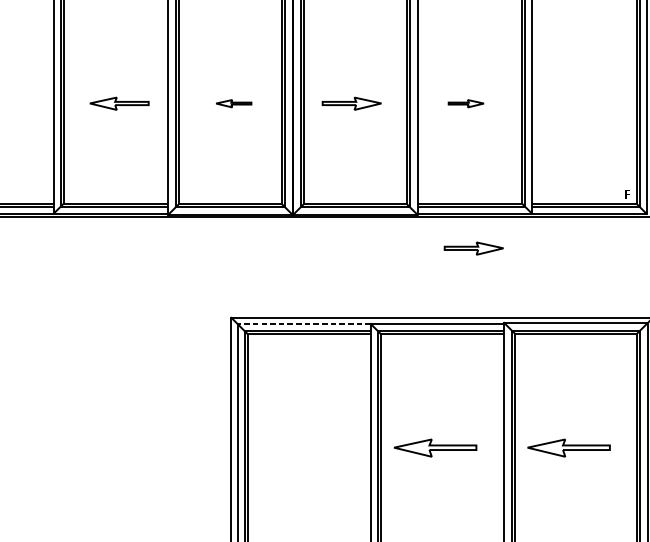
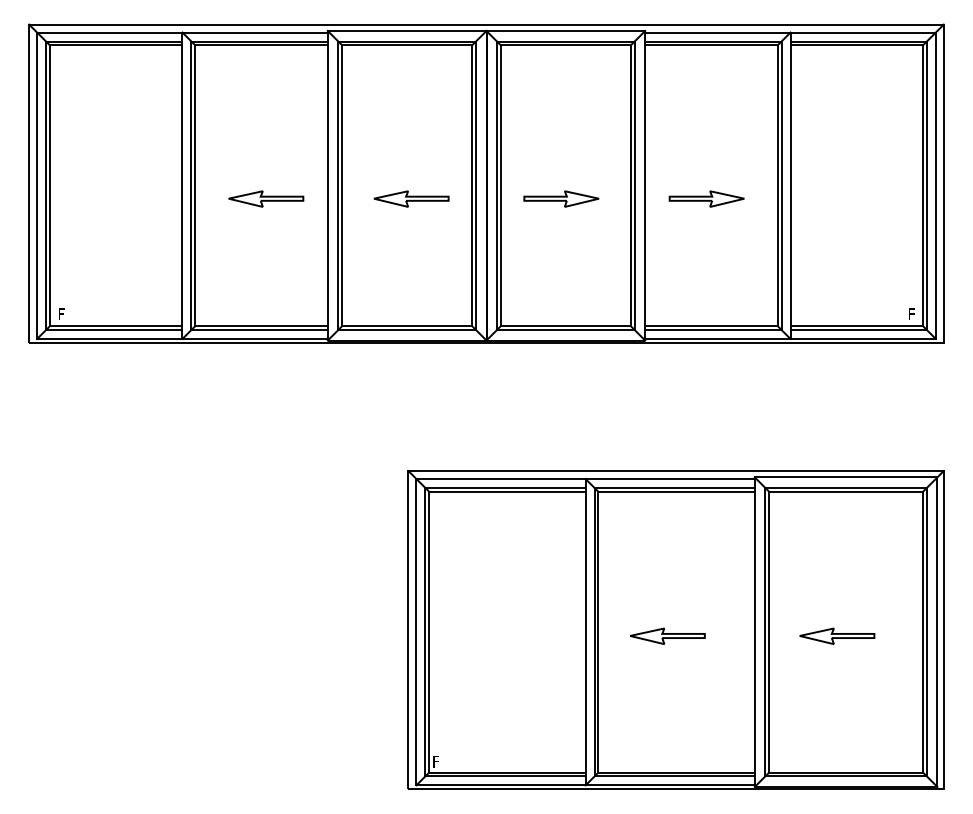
part: (233, 103) -> (411, 198), size x1.67
part: (466, 103) -> (706, 198), size x1.67
part: (473, 248) -> (716, 382), removed
line: (304, 323) -> (501, 478), dashed -> solid
part: (435, 447) -> (667, 635), size x0.71
part: (569, 447) -> (837, 635), size x0.71

